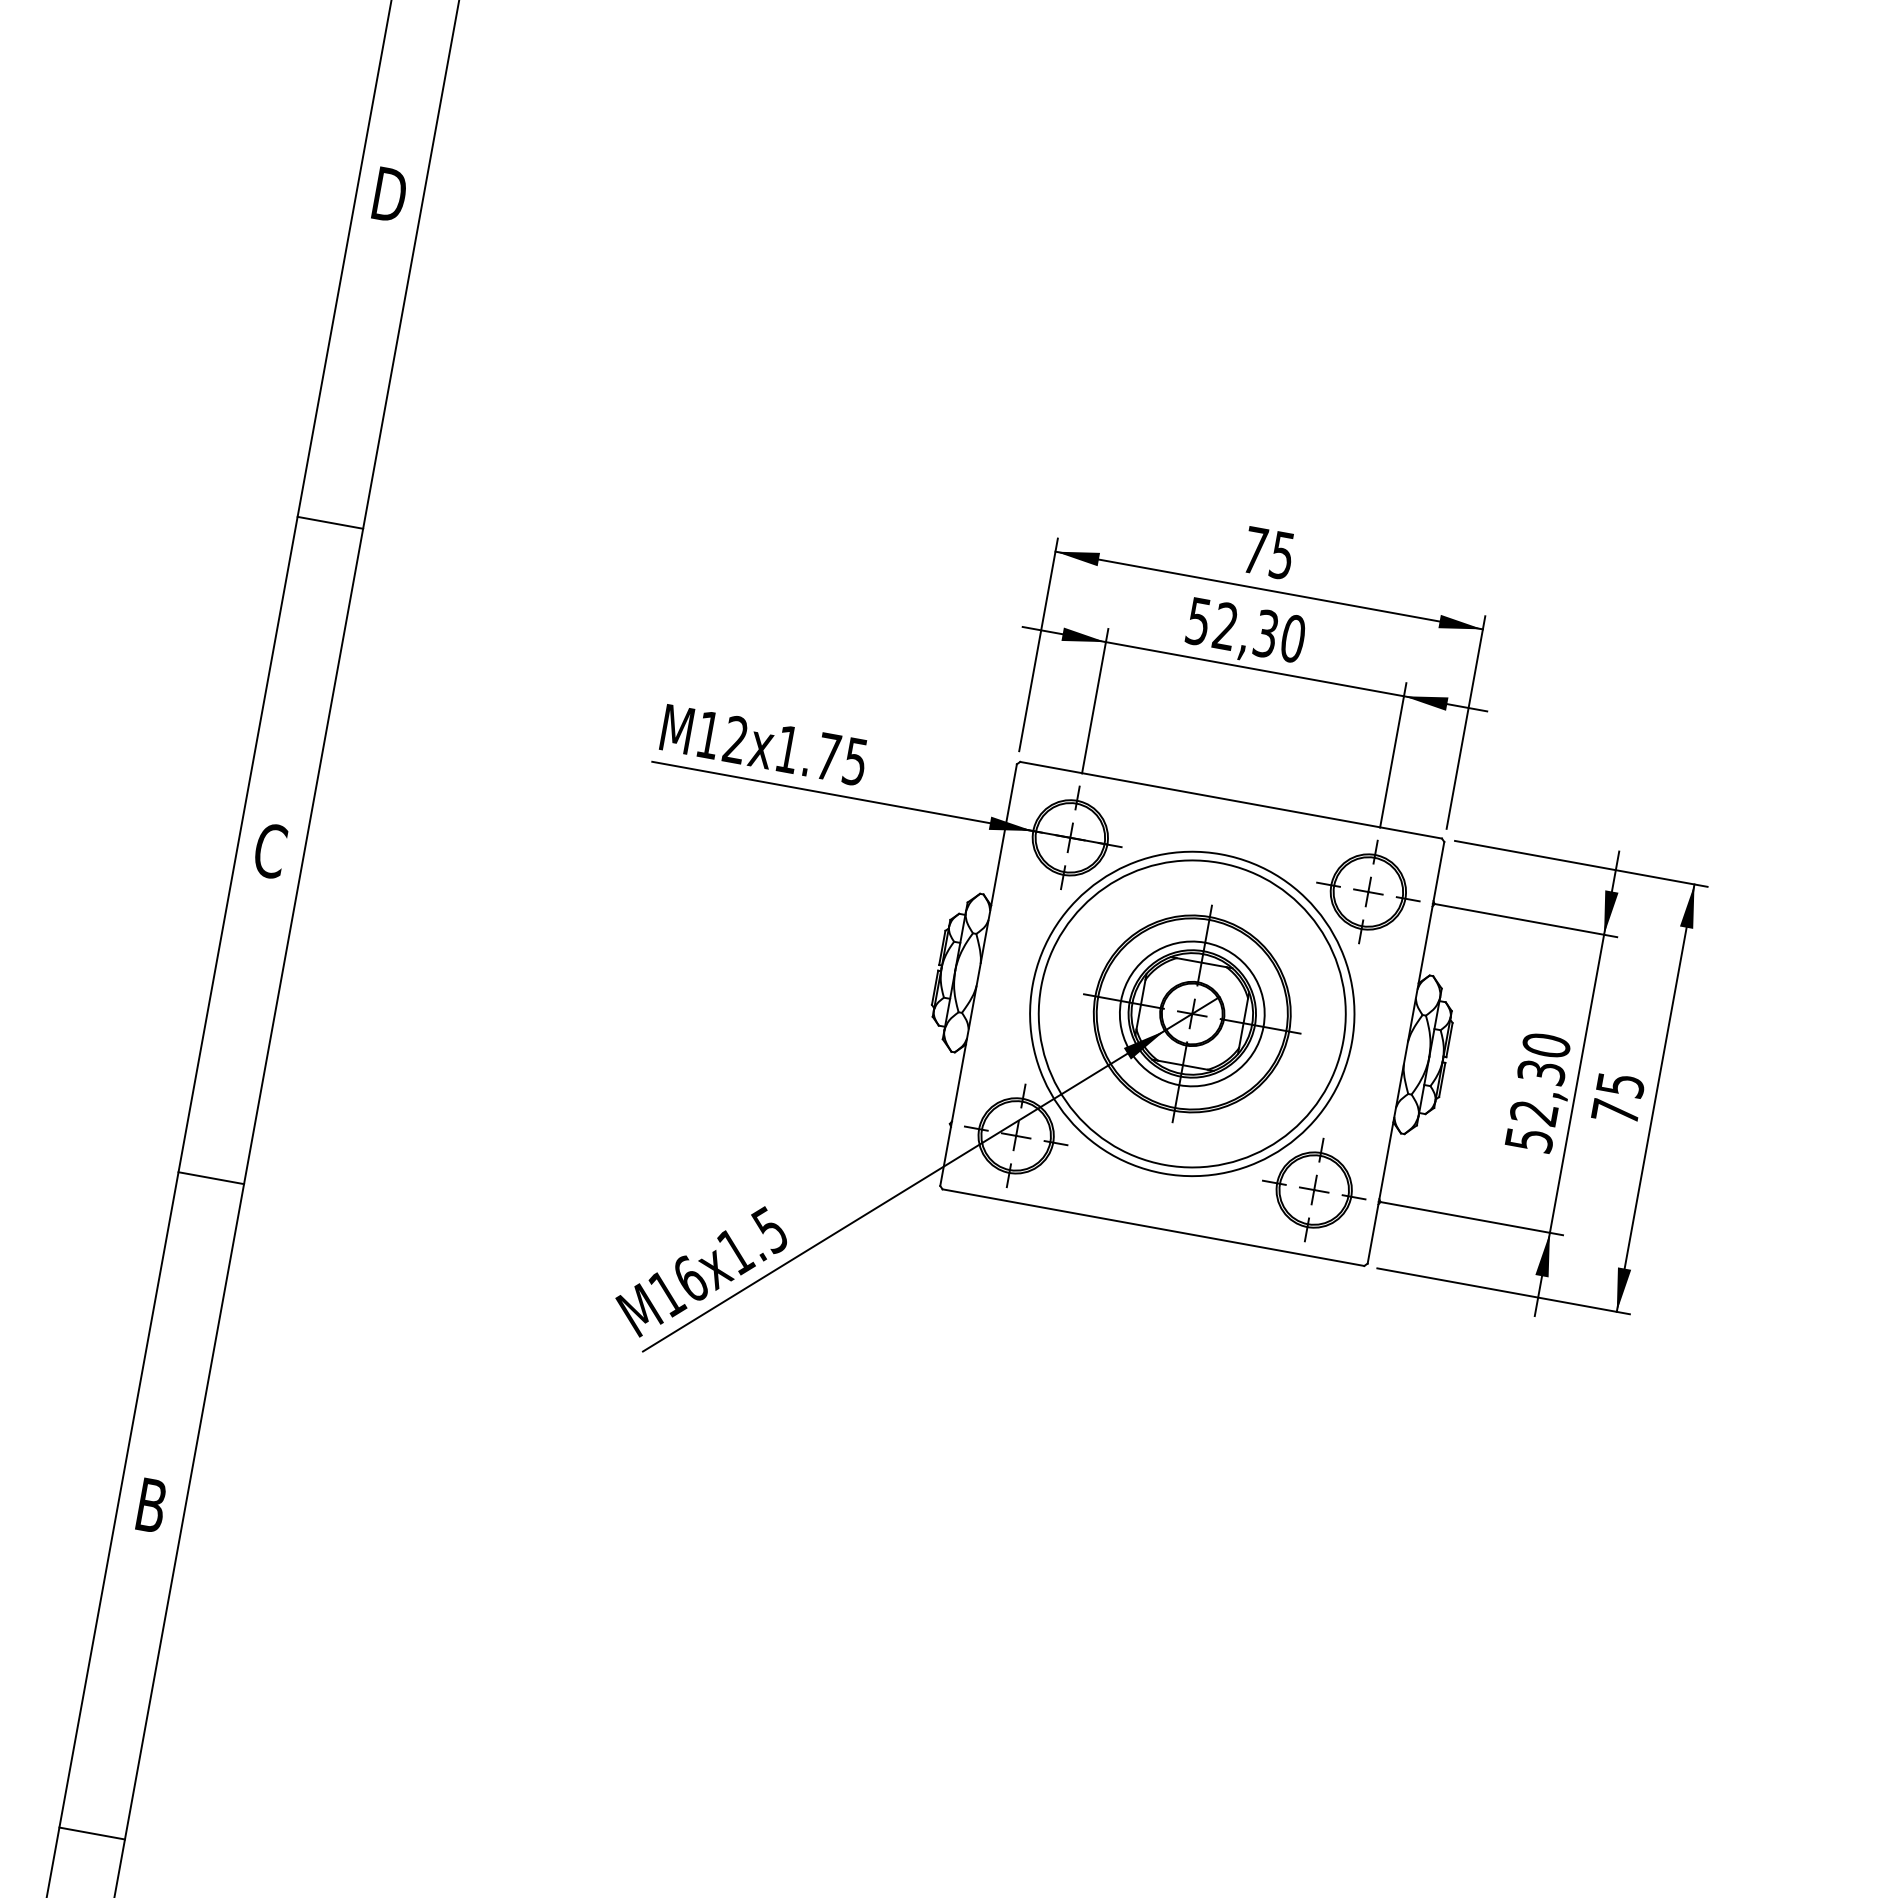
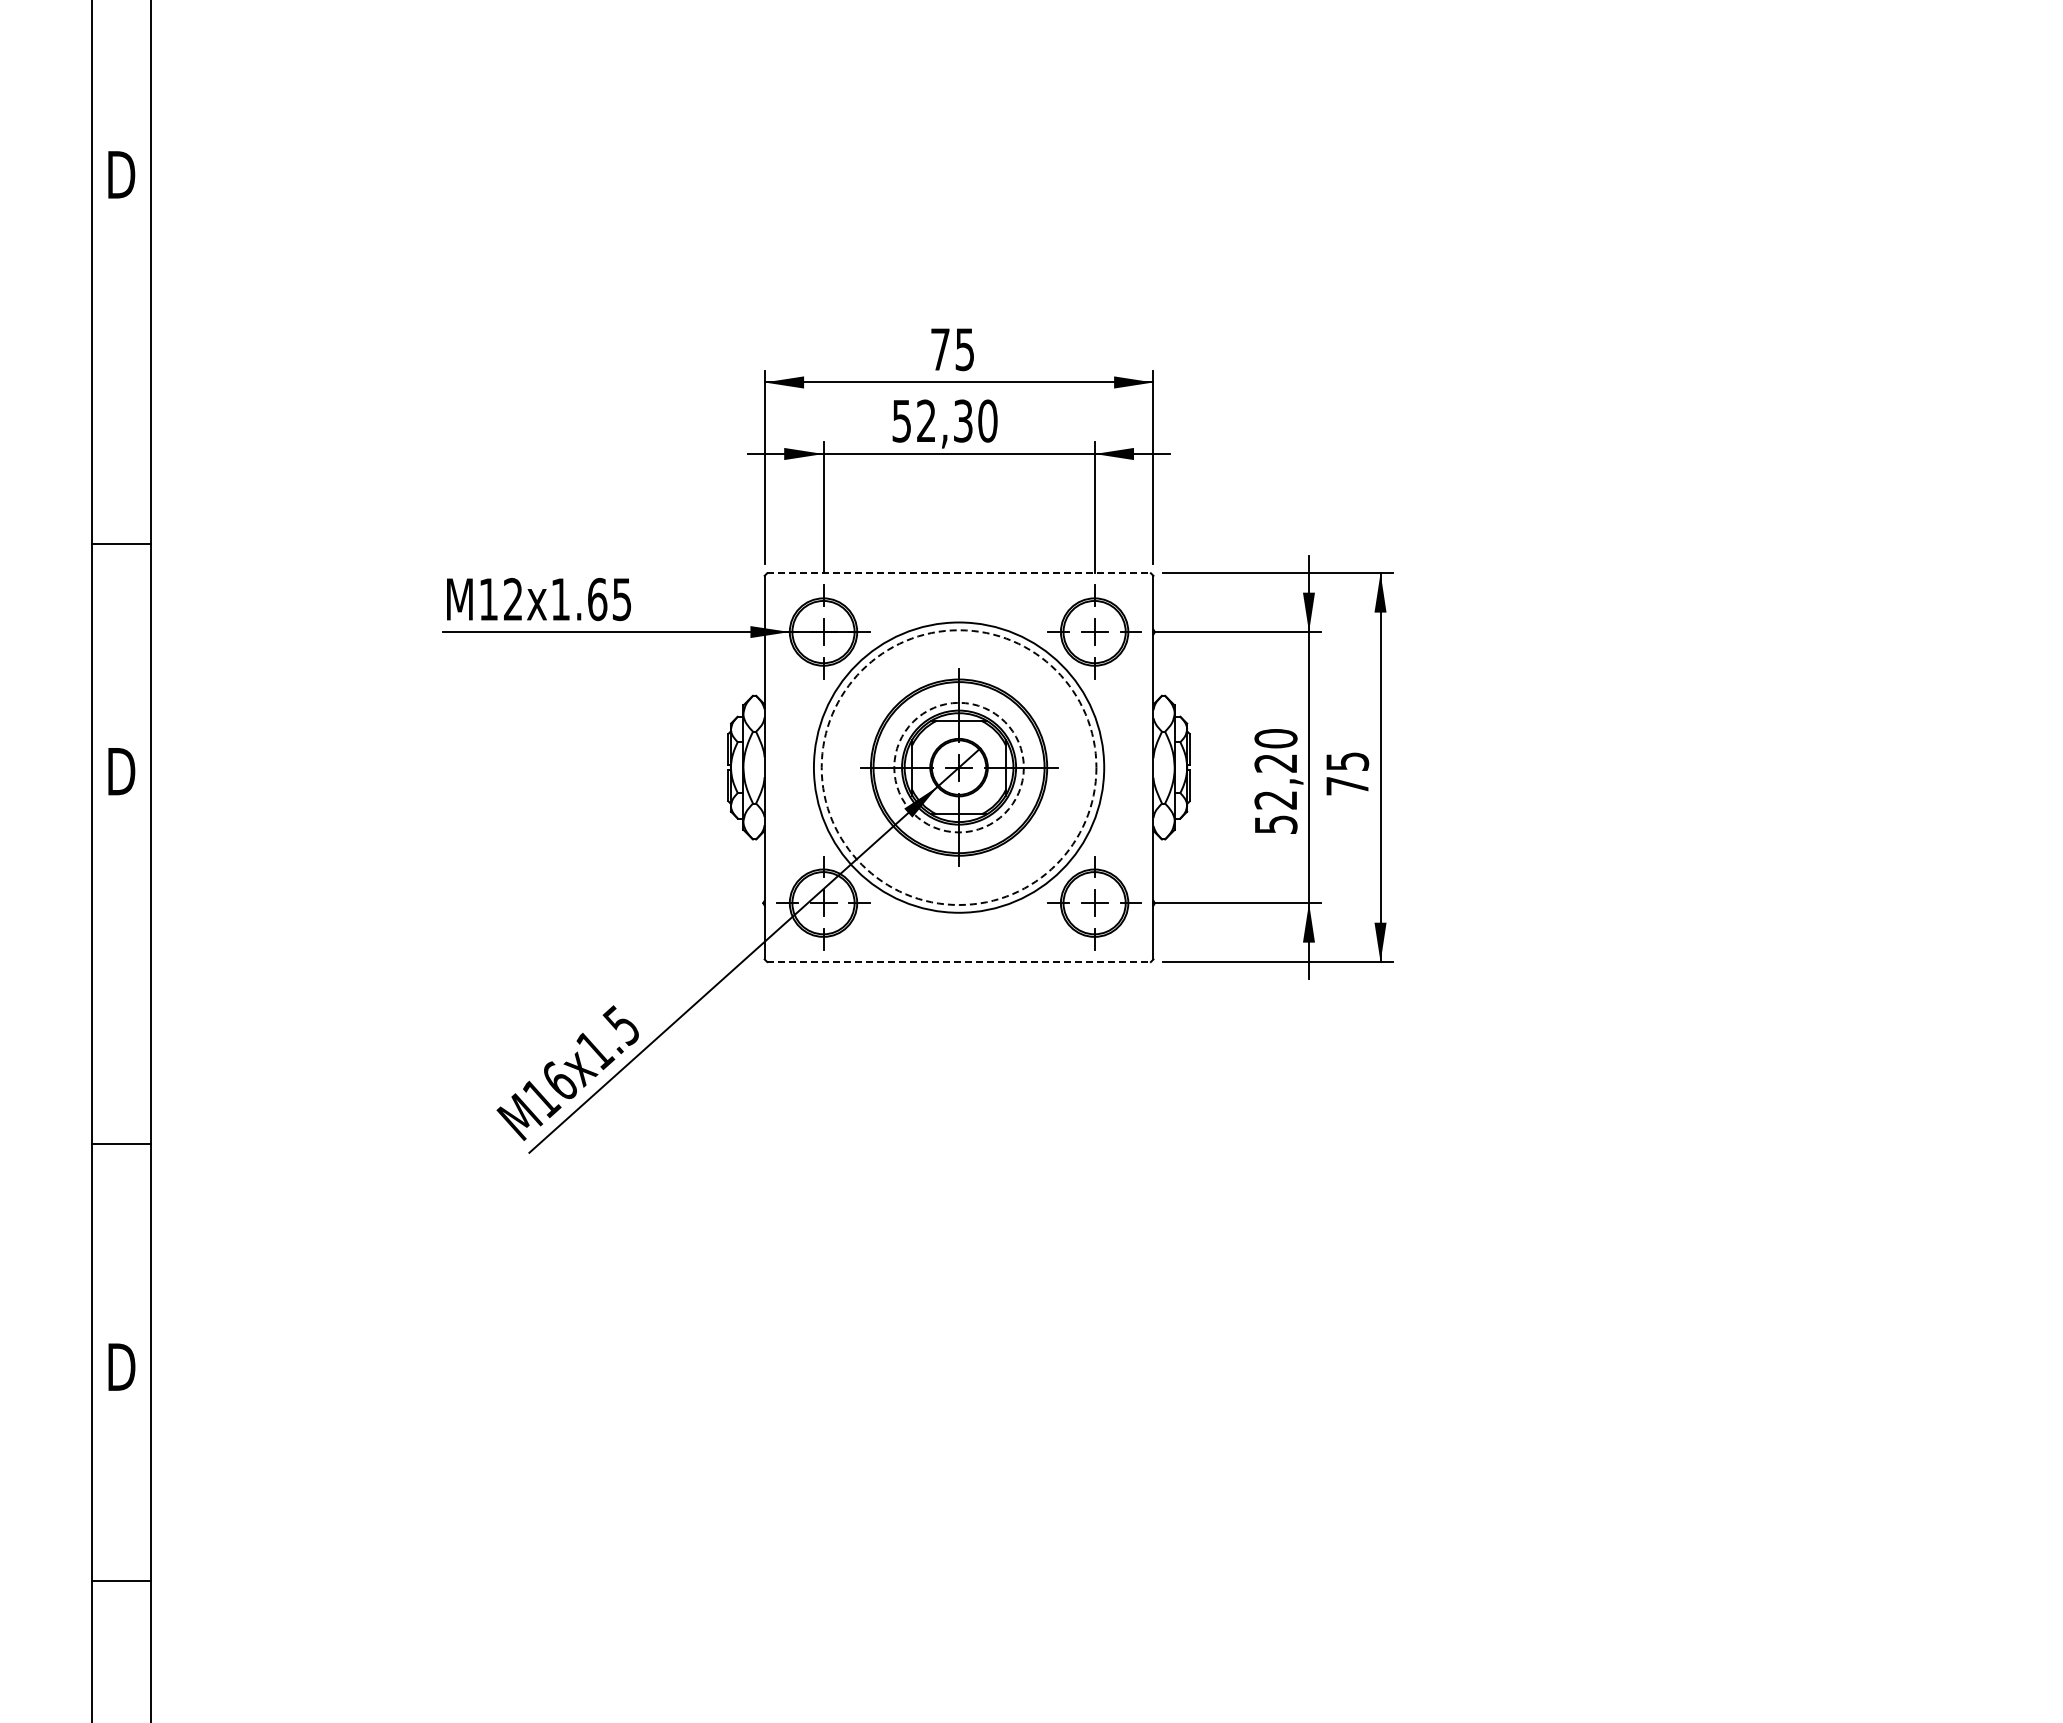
line: (330, 523) -> (121, 544), moved
text: (828, 756) -> (597, 599), M12x1.75 -> M12x1.65
line: (1231, 800) -> (959, 573), solid -> dashed
text: (270, 850) -> (121, 771), C -> D
circle: (1191, 1013) -> (958, 767), solid -> dashed
circle: (1191, 1013) -> (958, 767), solid -> dashed
text: (1540, 1072) -> (1275, 763), 52,30 -> 52,20
line: (211, 1178) -> (121, 1144), moved
line: (1153, 1228) -> (959, 962), solid -> dashed
text: (151, 1504) -> (121, 1366), B -> D
line: (92, 1833) -> (121, 1581), moved

